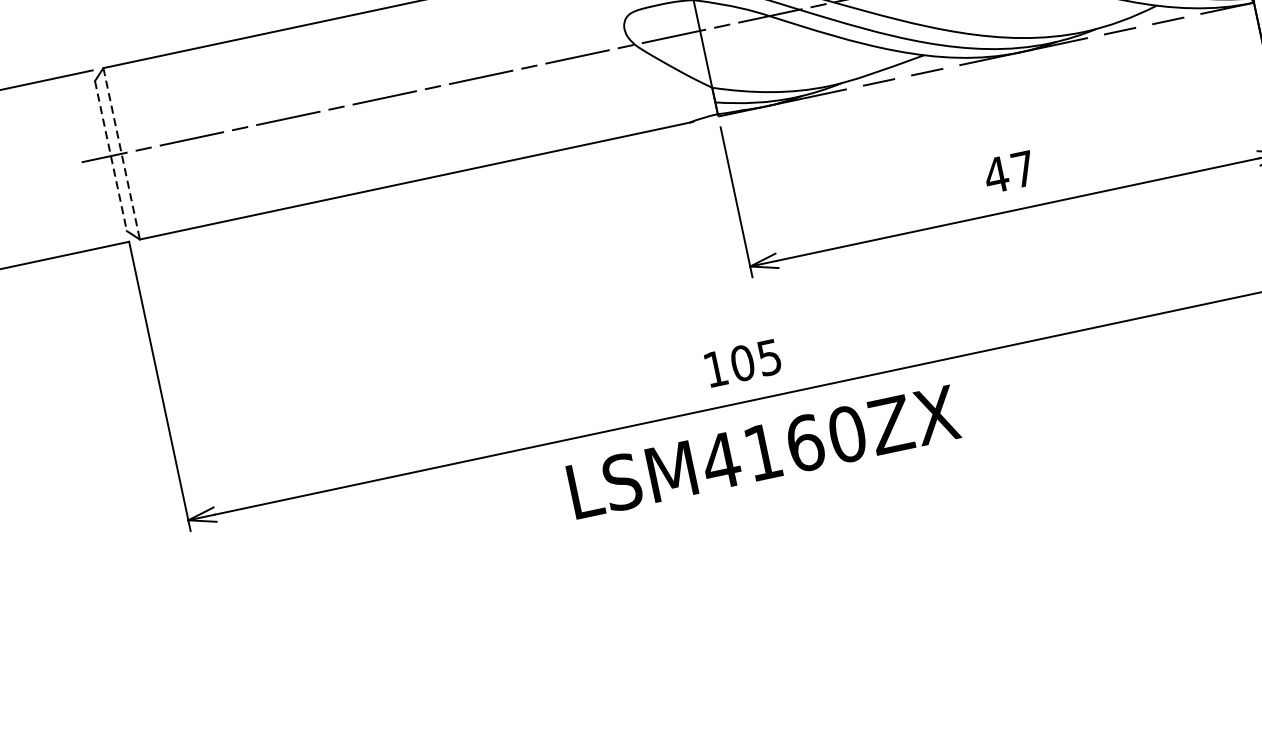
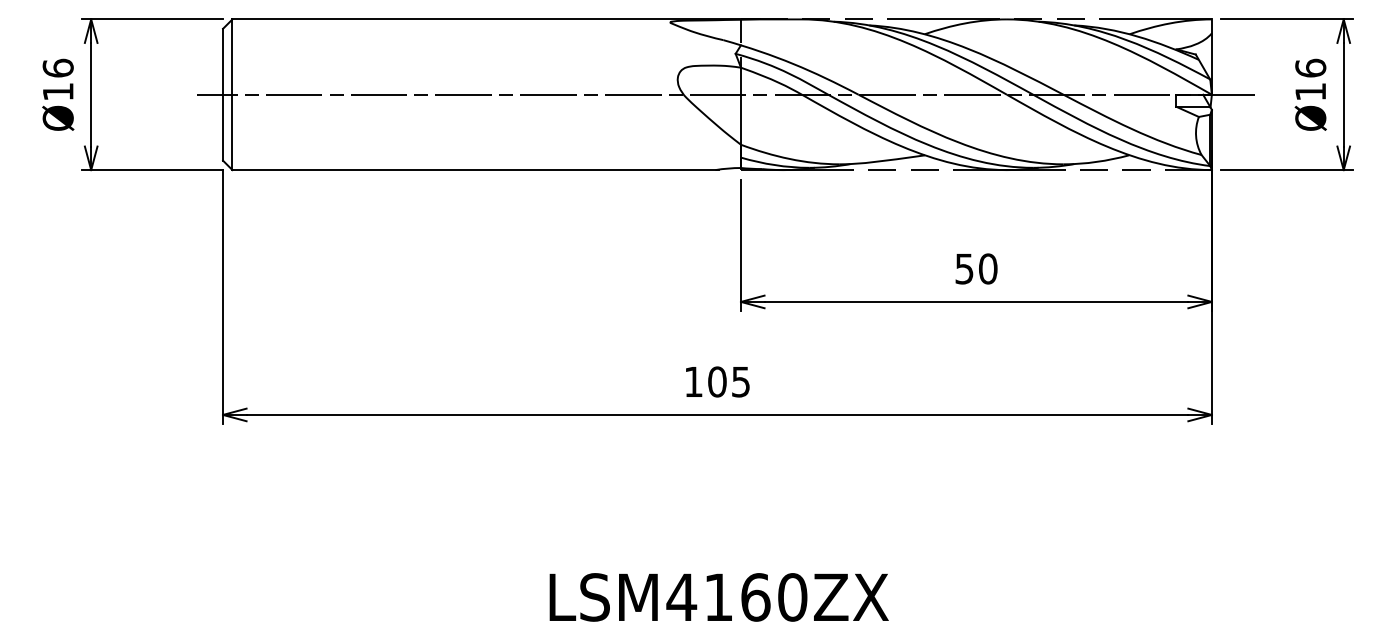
line: (121, 154) -> (232, 95), dashed -> solid
line: (111, 155) -> (223, 94), dashed -> solid
text: (1008, 171) -> (975, 268), 47 -> 50
text: (762, 452) -> (718, 597), moved

